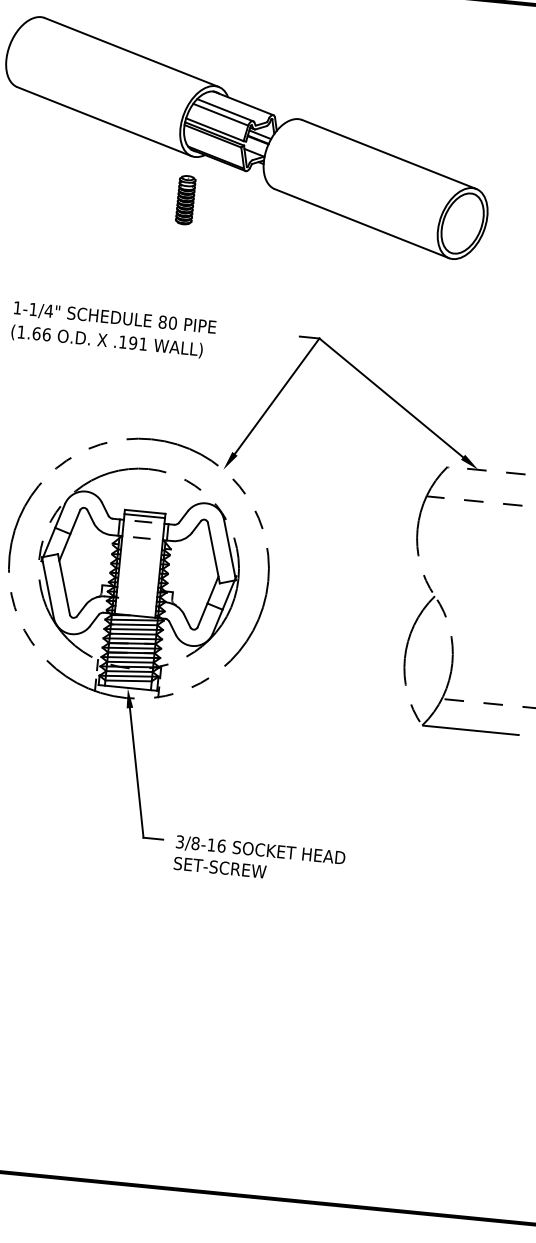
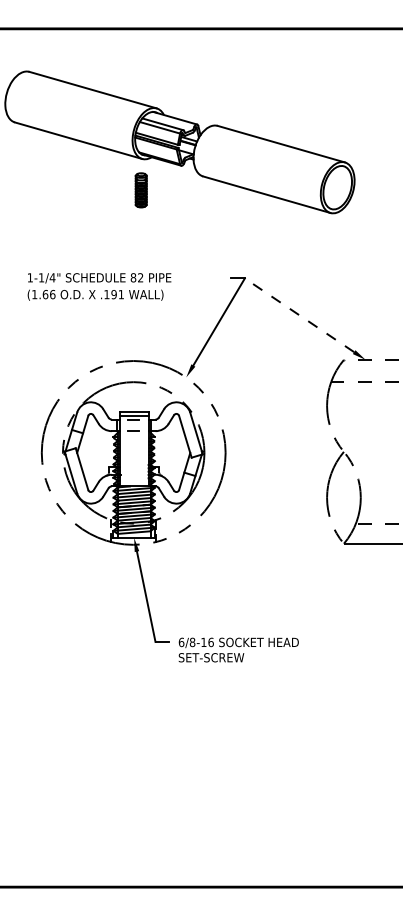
text: (172, 322) -> (140, 277), 80 -> 82
line: (391, 398) -> (299, 315), solid -> dashed
text: (180, 842) -> (181, 642), 3/8-16 -> 6/8-16

